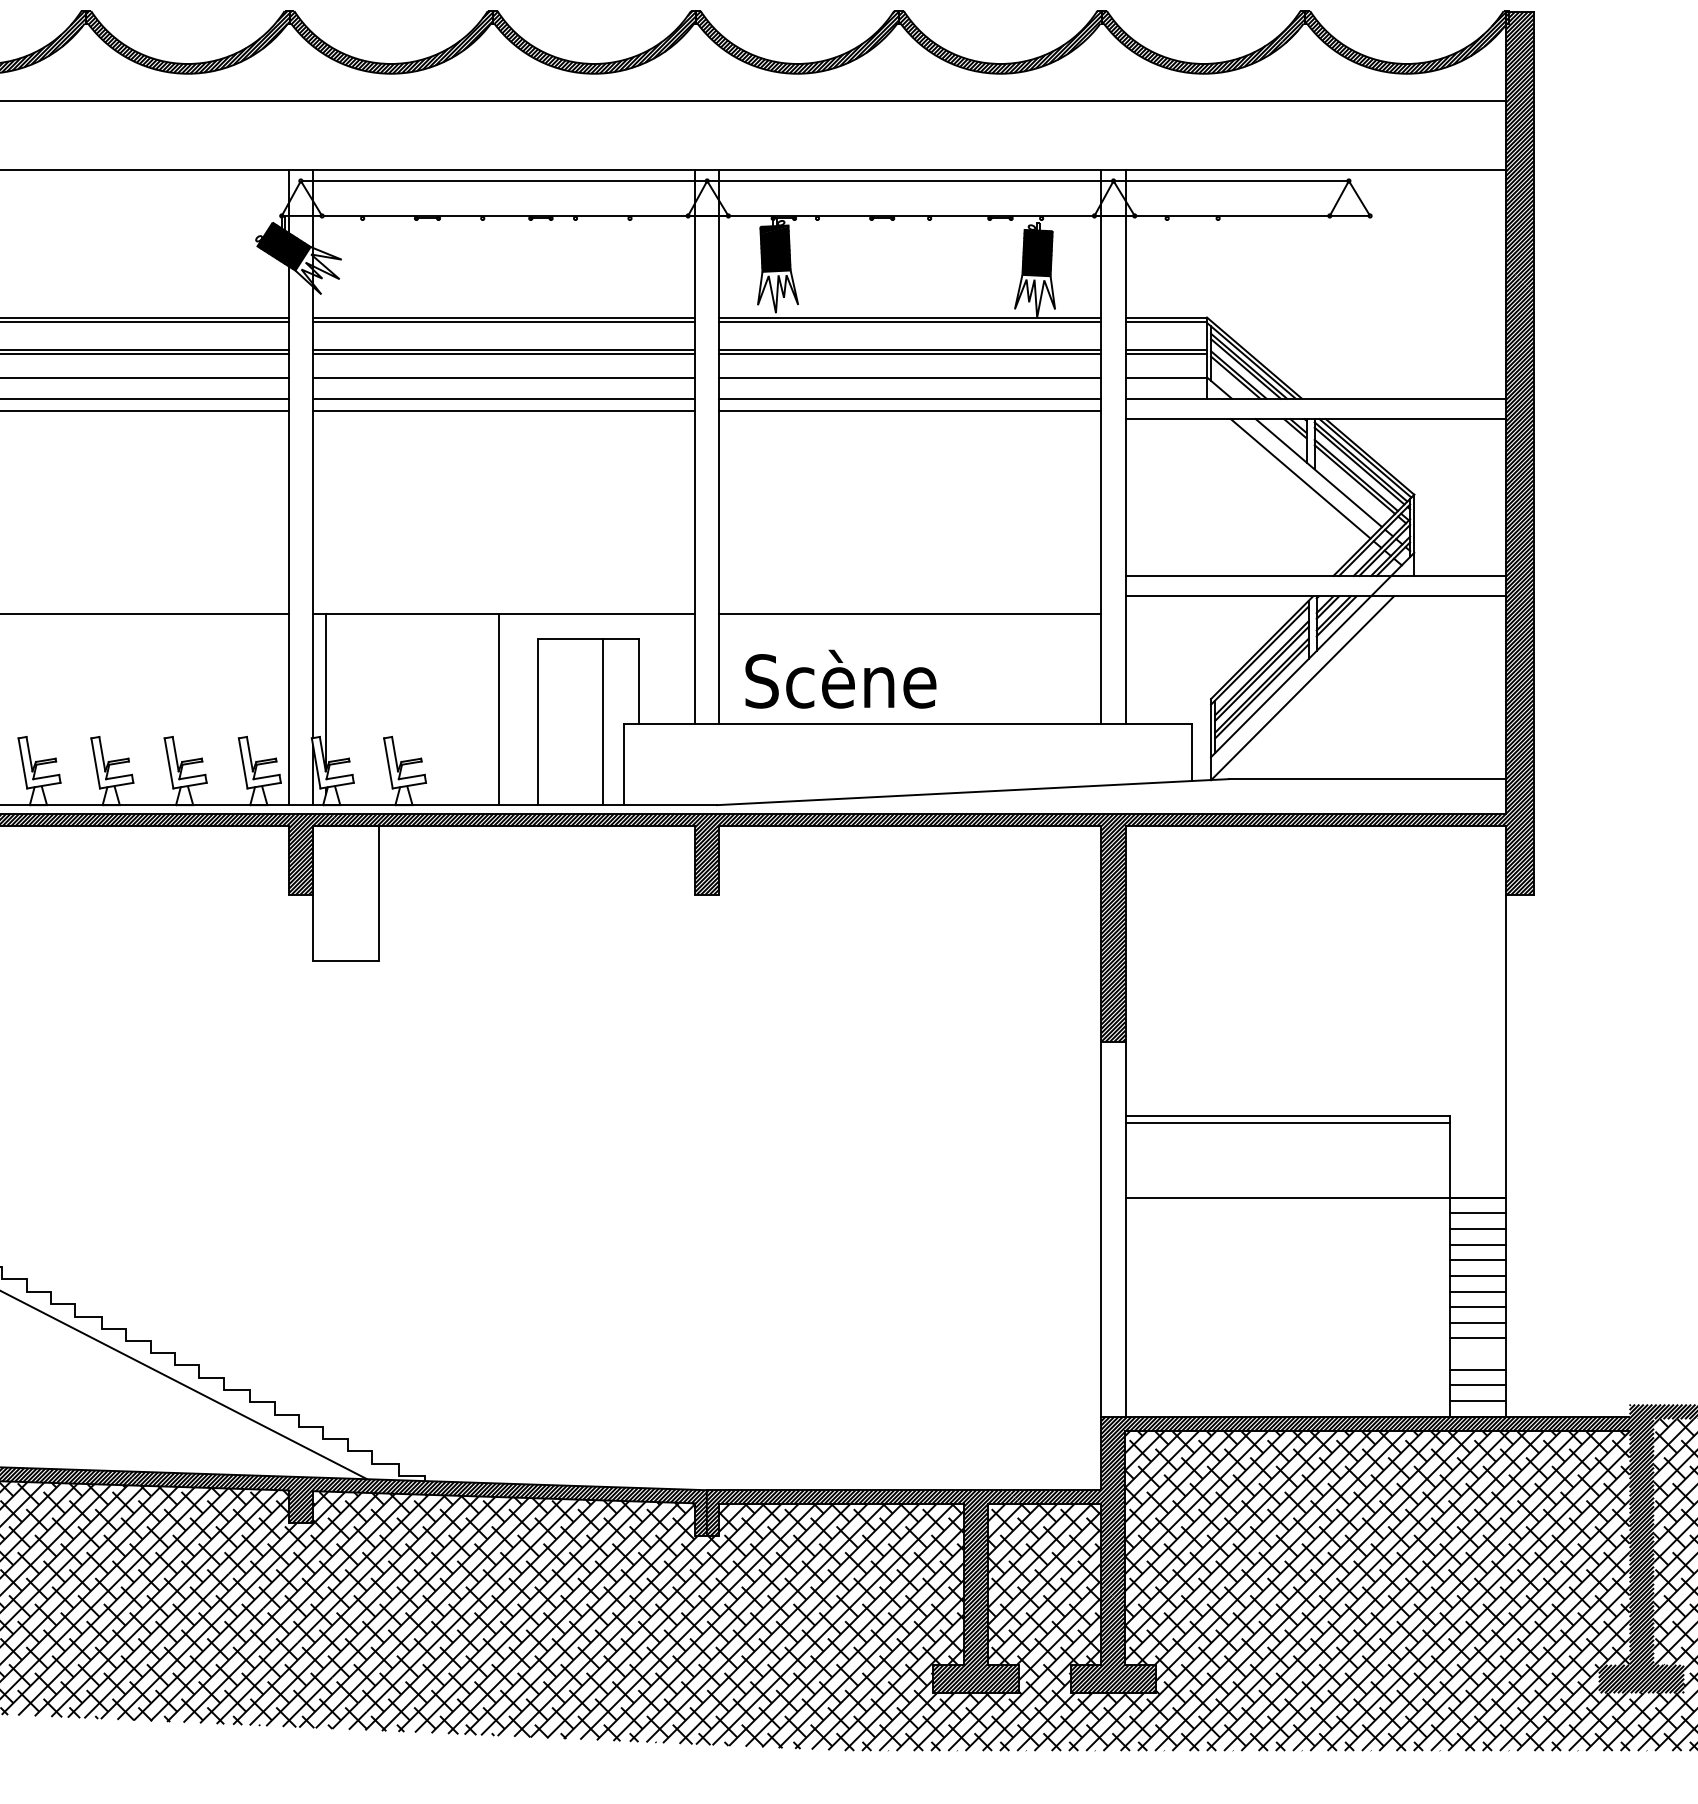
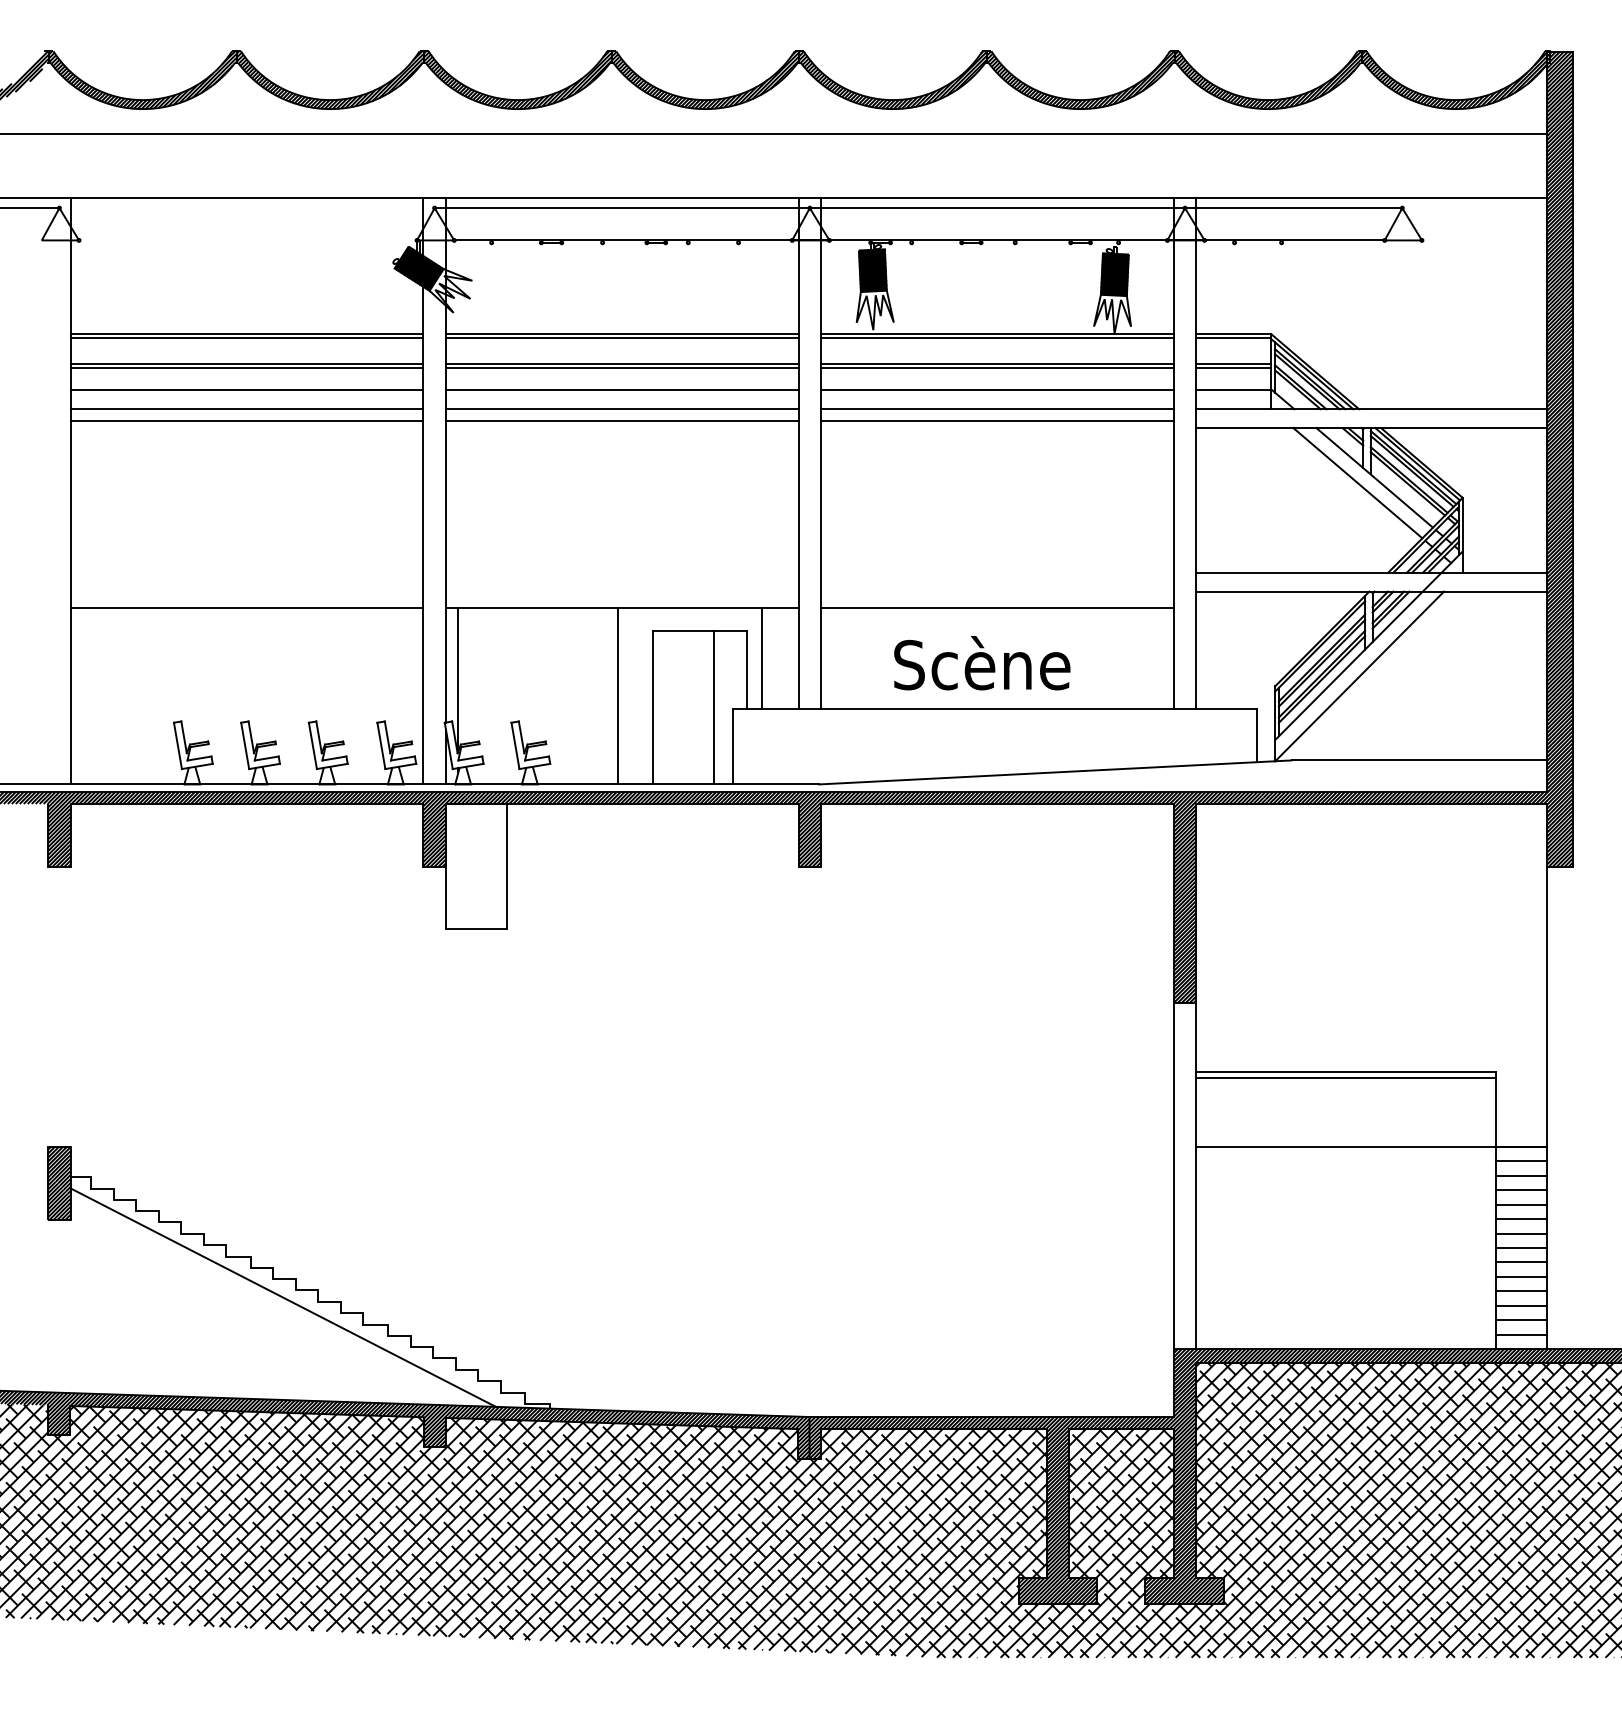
line: (654, 668) -> (761, 658), added
text: (841, 679) -> (982, 663), moved
line: (1477, 1354) -> (1521, 1291), added

